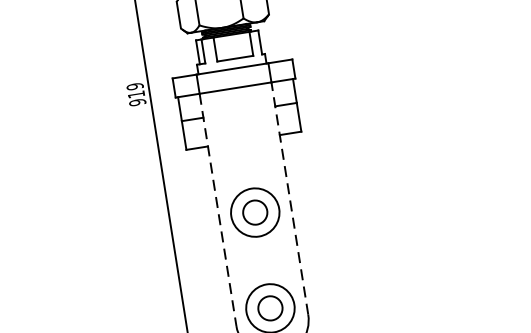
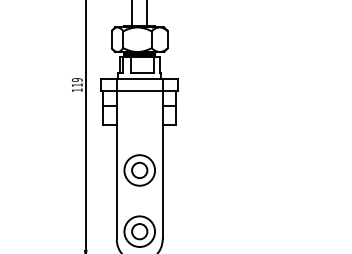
text: (136, 103) -> (76, 90), 919 -> 119
line: (289, 197) -> (162, 164), dashed -> solid
line: (217, 210) -> (116, 165), dashed -> solid

